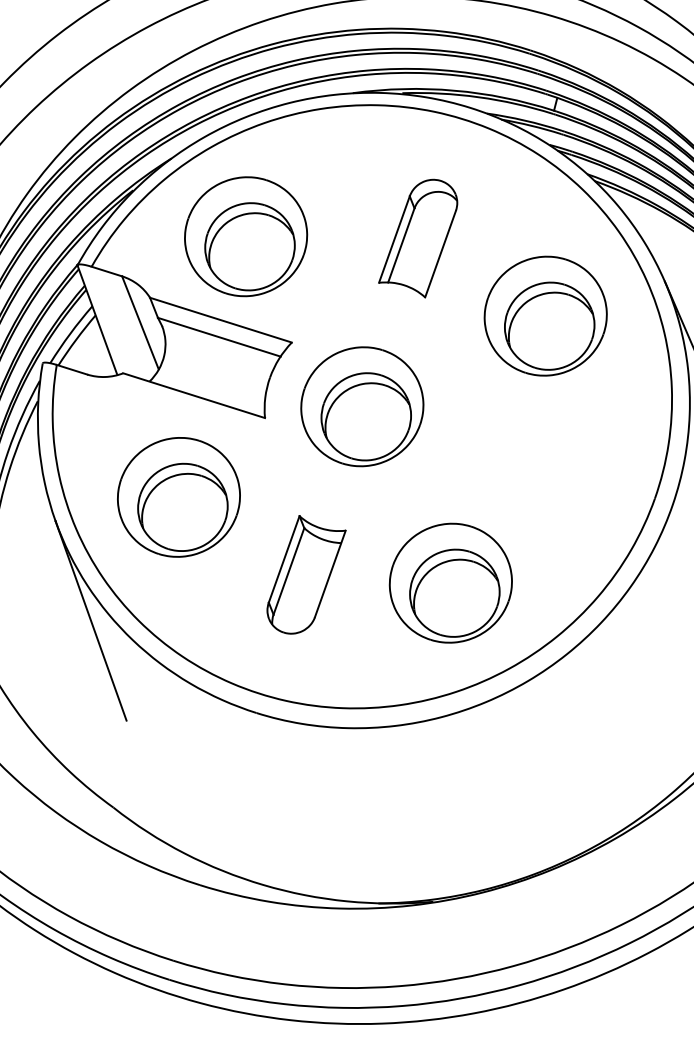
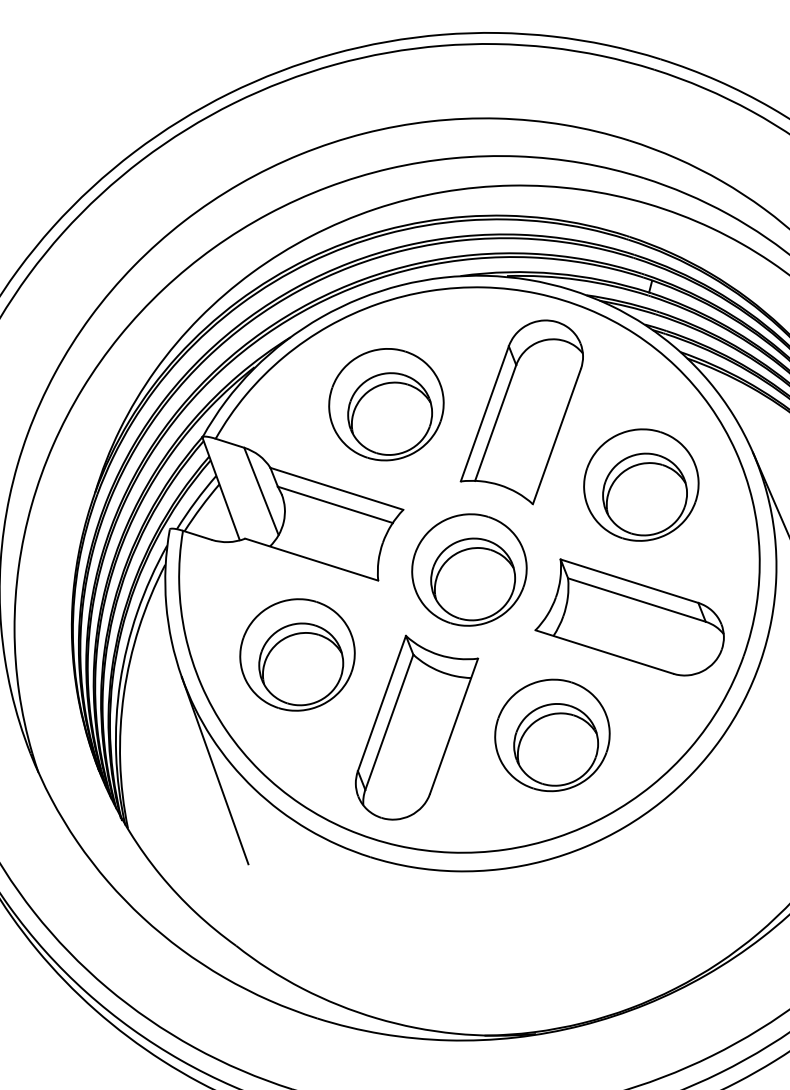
part: (246, 236) -> (386, 404), moved
part: (417, 238) -> (521, 412), size x1.67
part: (533, 457) -> (629, 617), added
part: (306, 574) -> (417, 727), size x1.67

